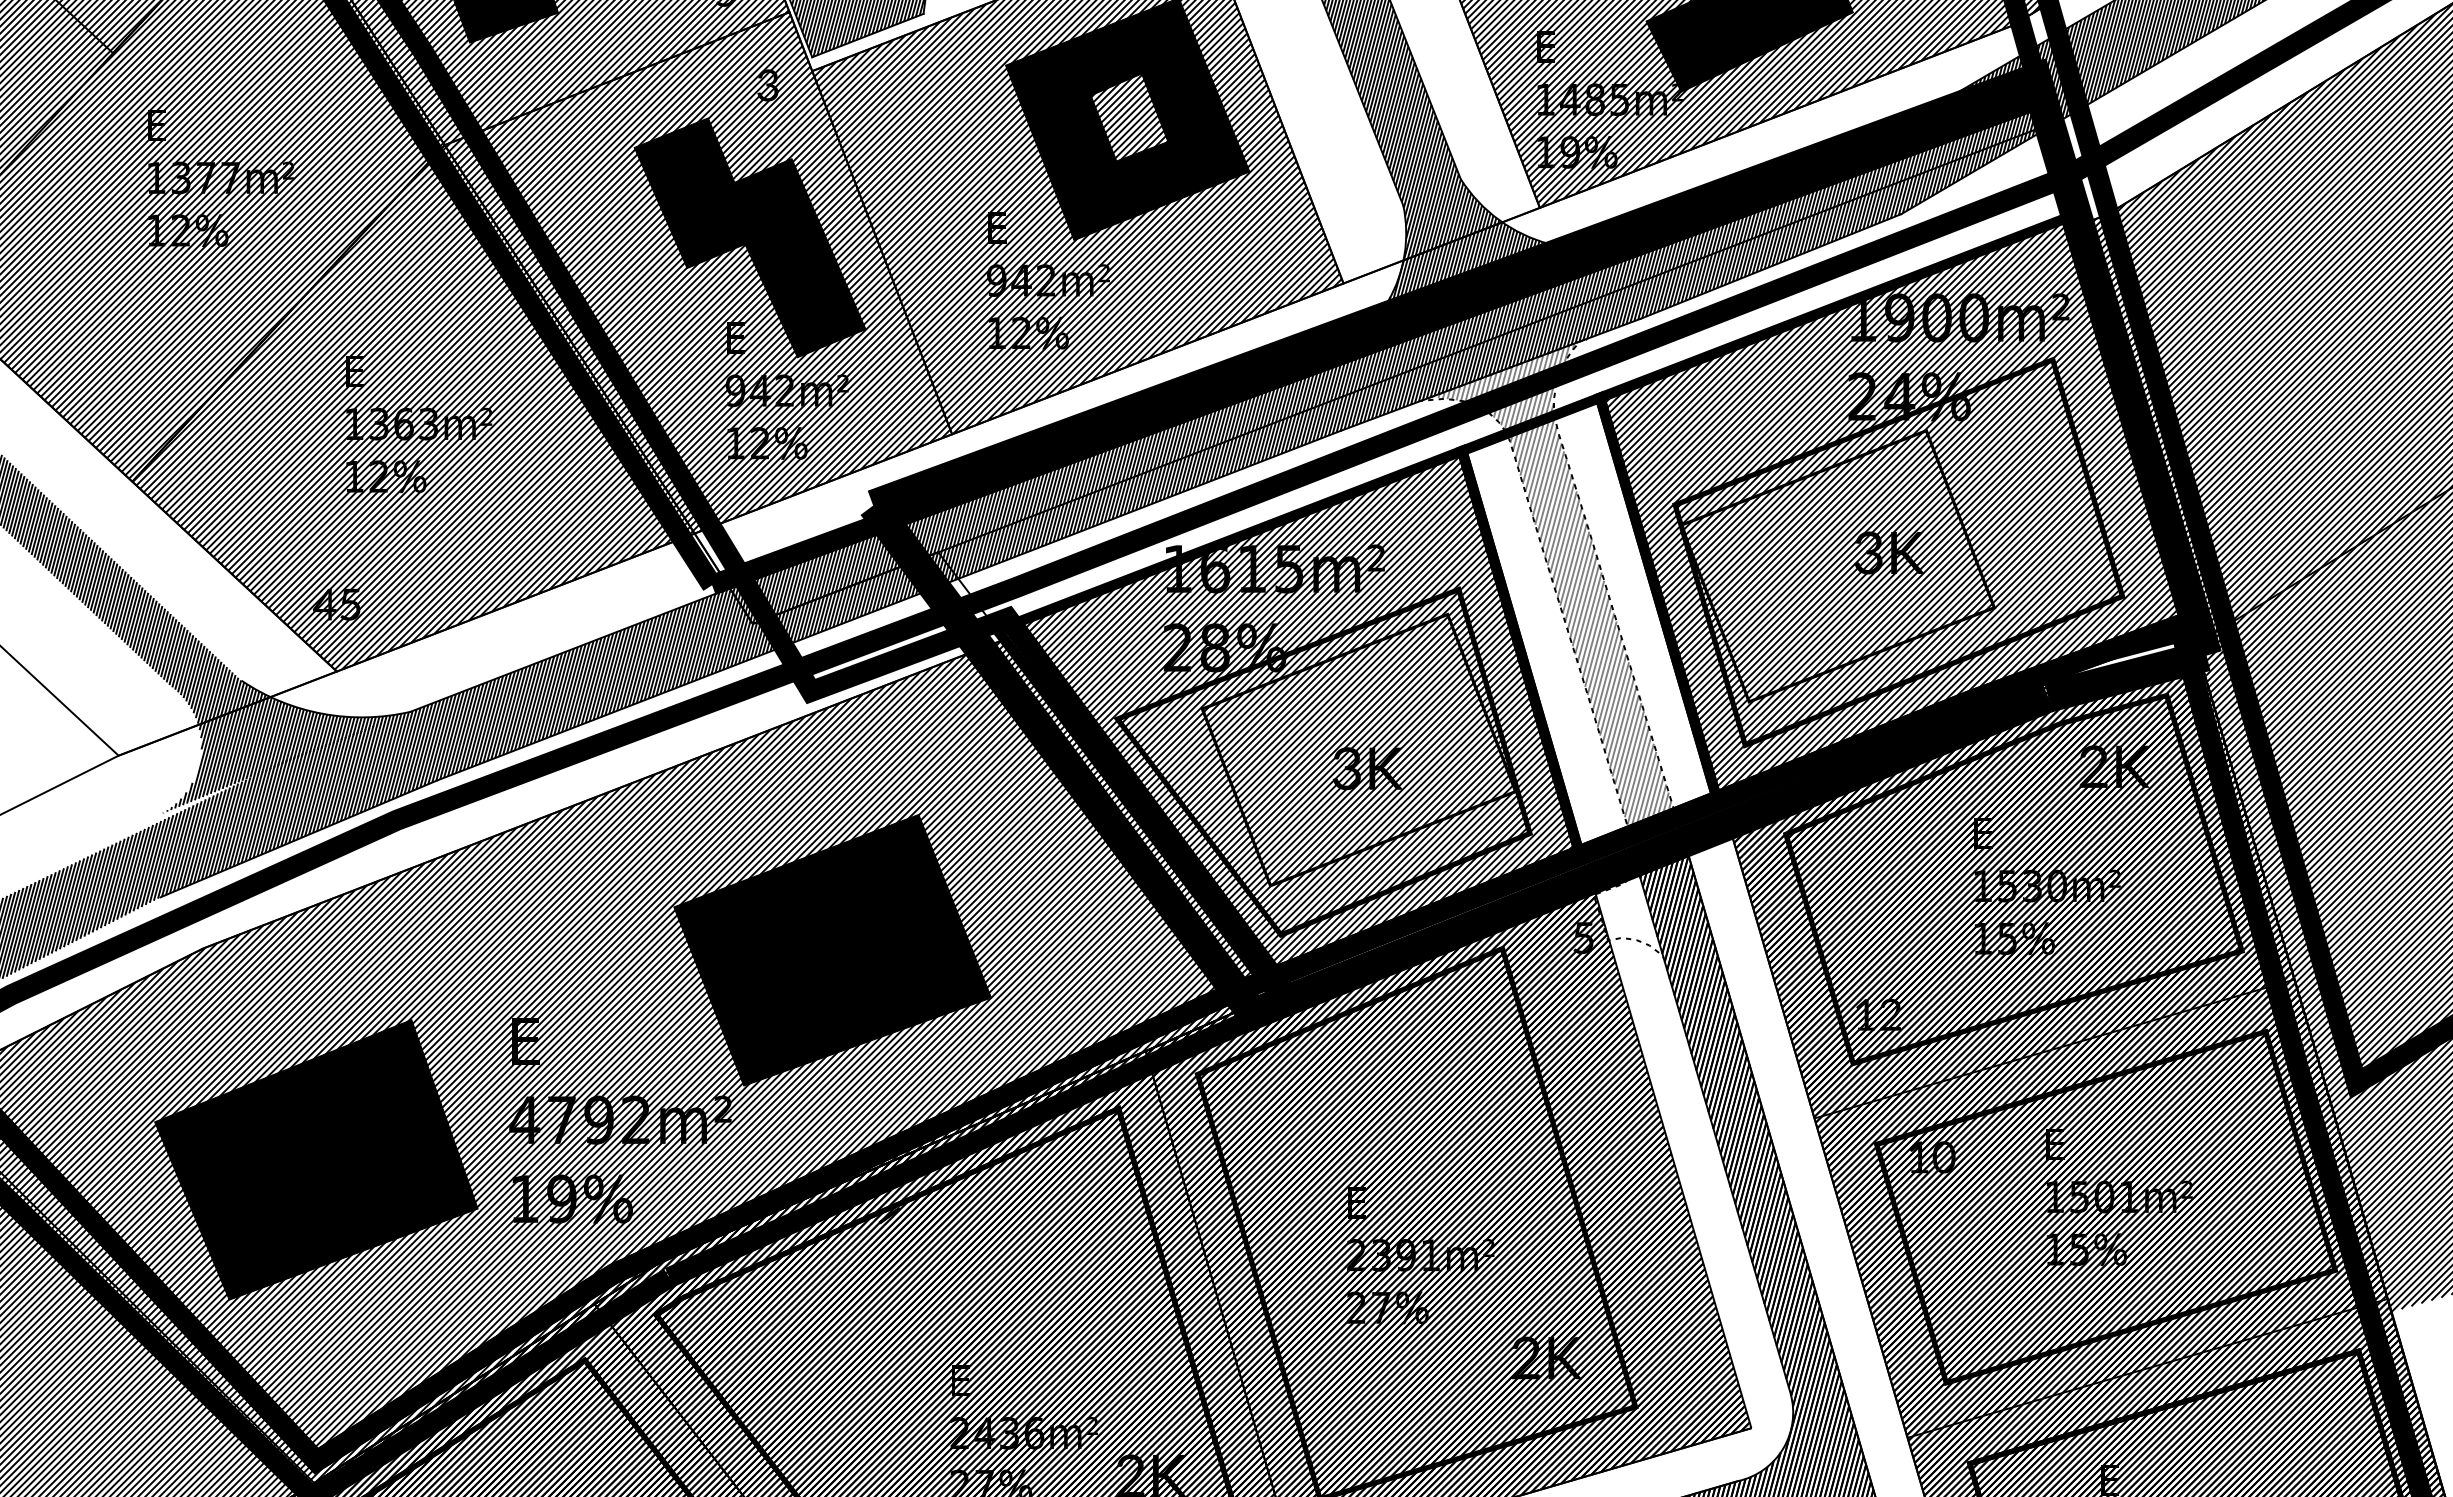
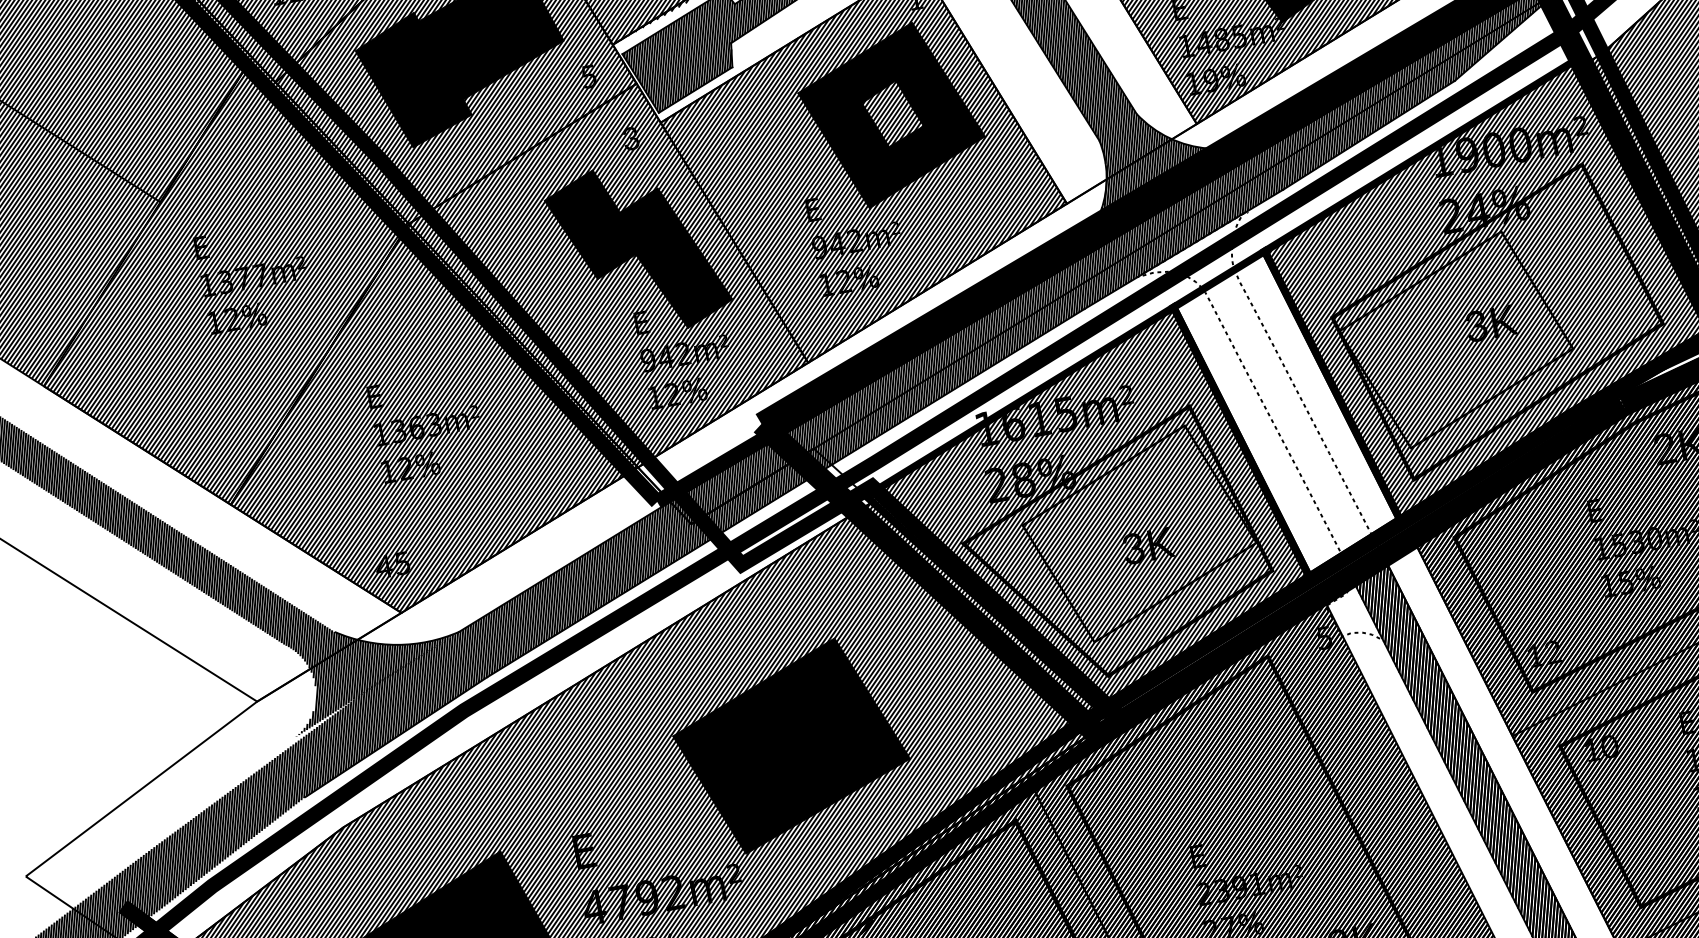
hatch: (1556, 596) -> (1259, 398), removed

